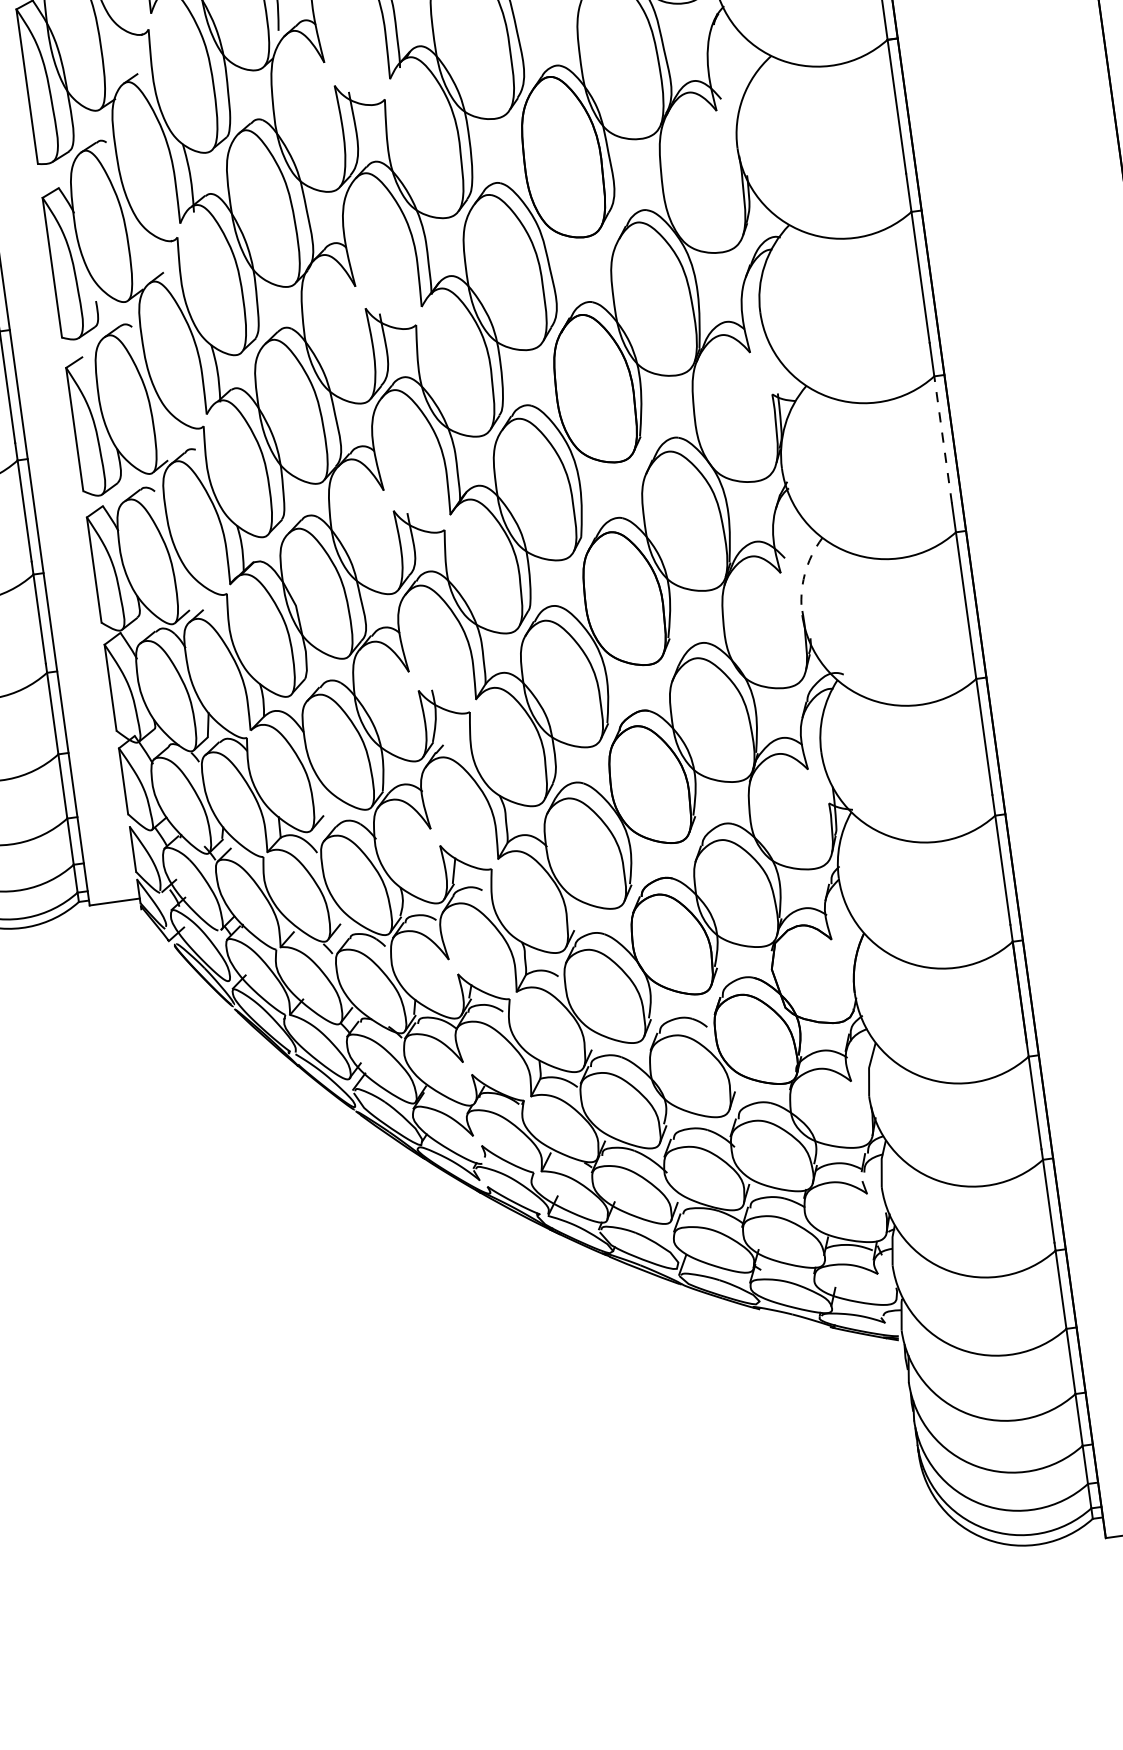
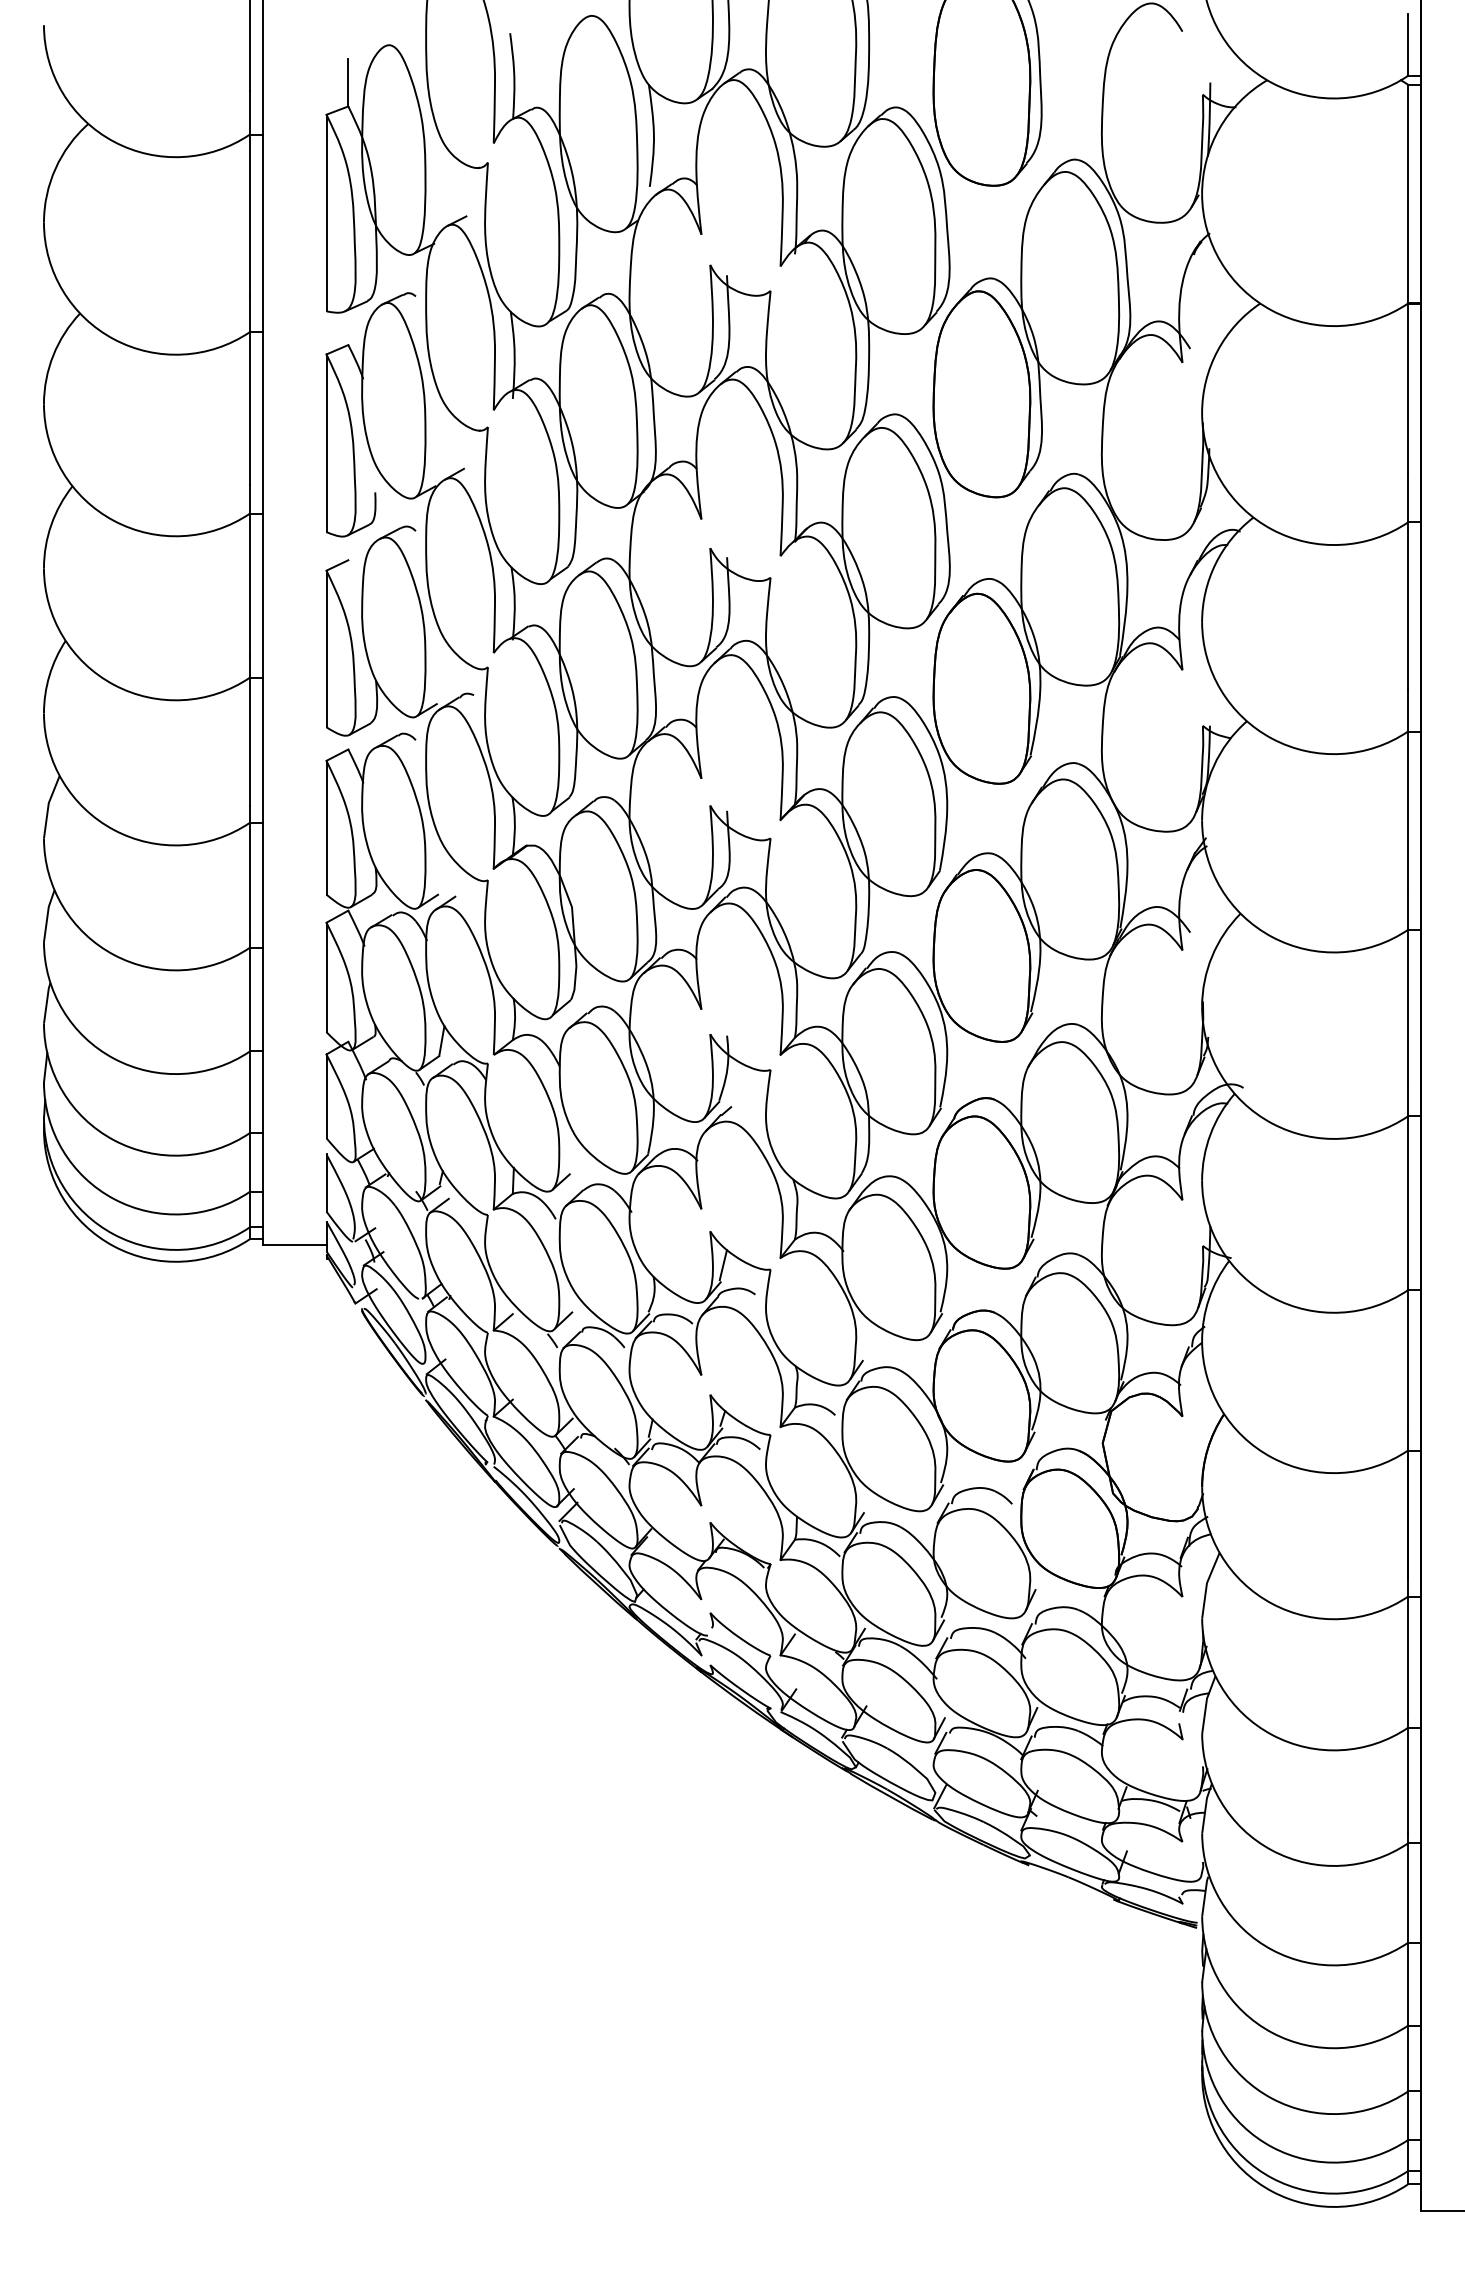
line: (943, 440) -> (1408, 812), dashed -> solid
arc: (805, 574) -> (1212, 956), dashed -> solid

